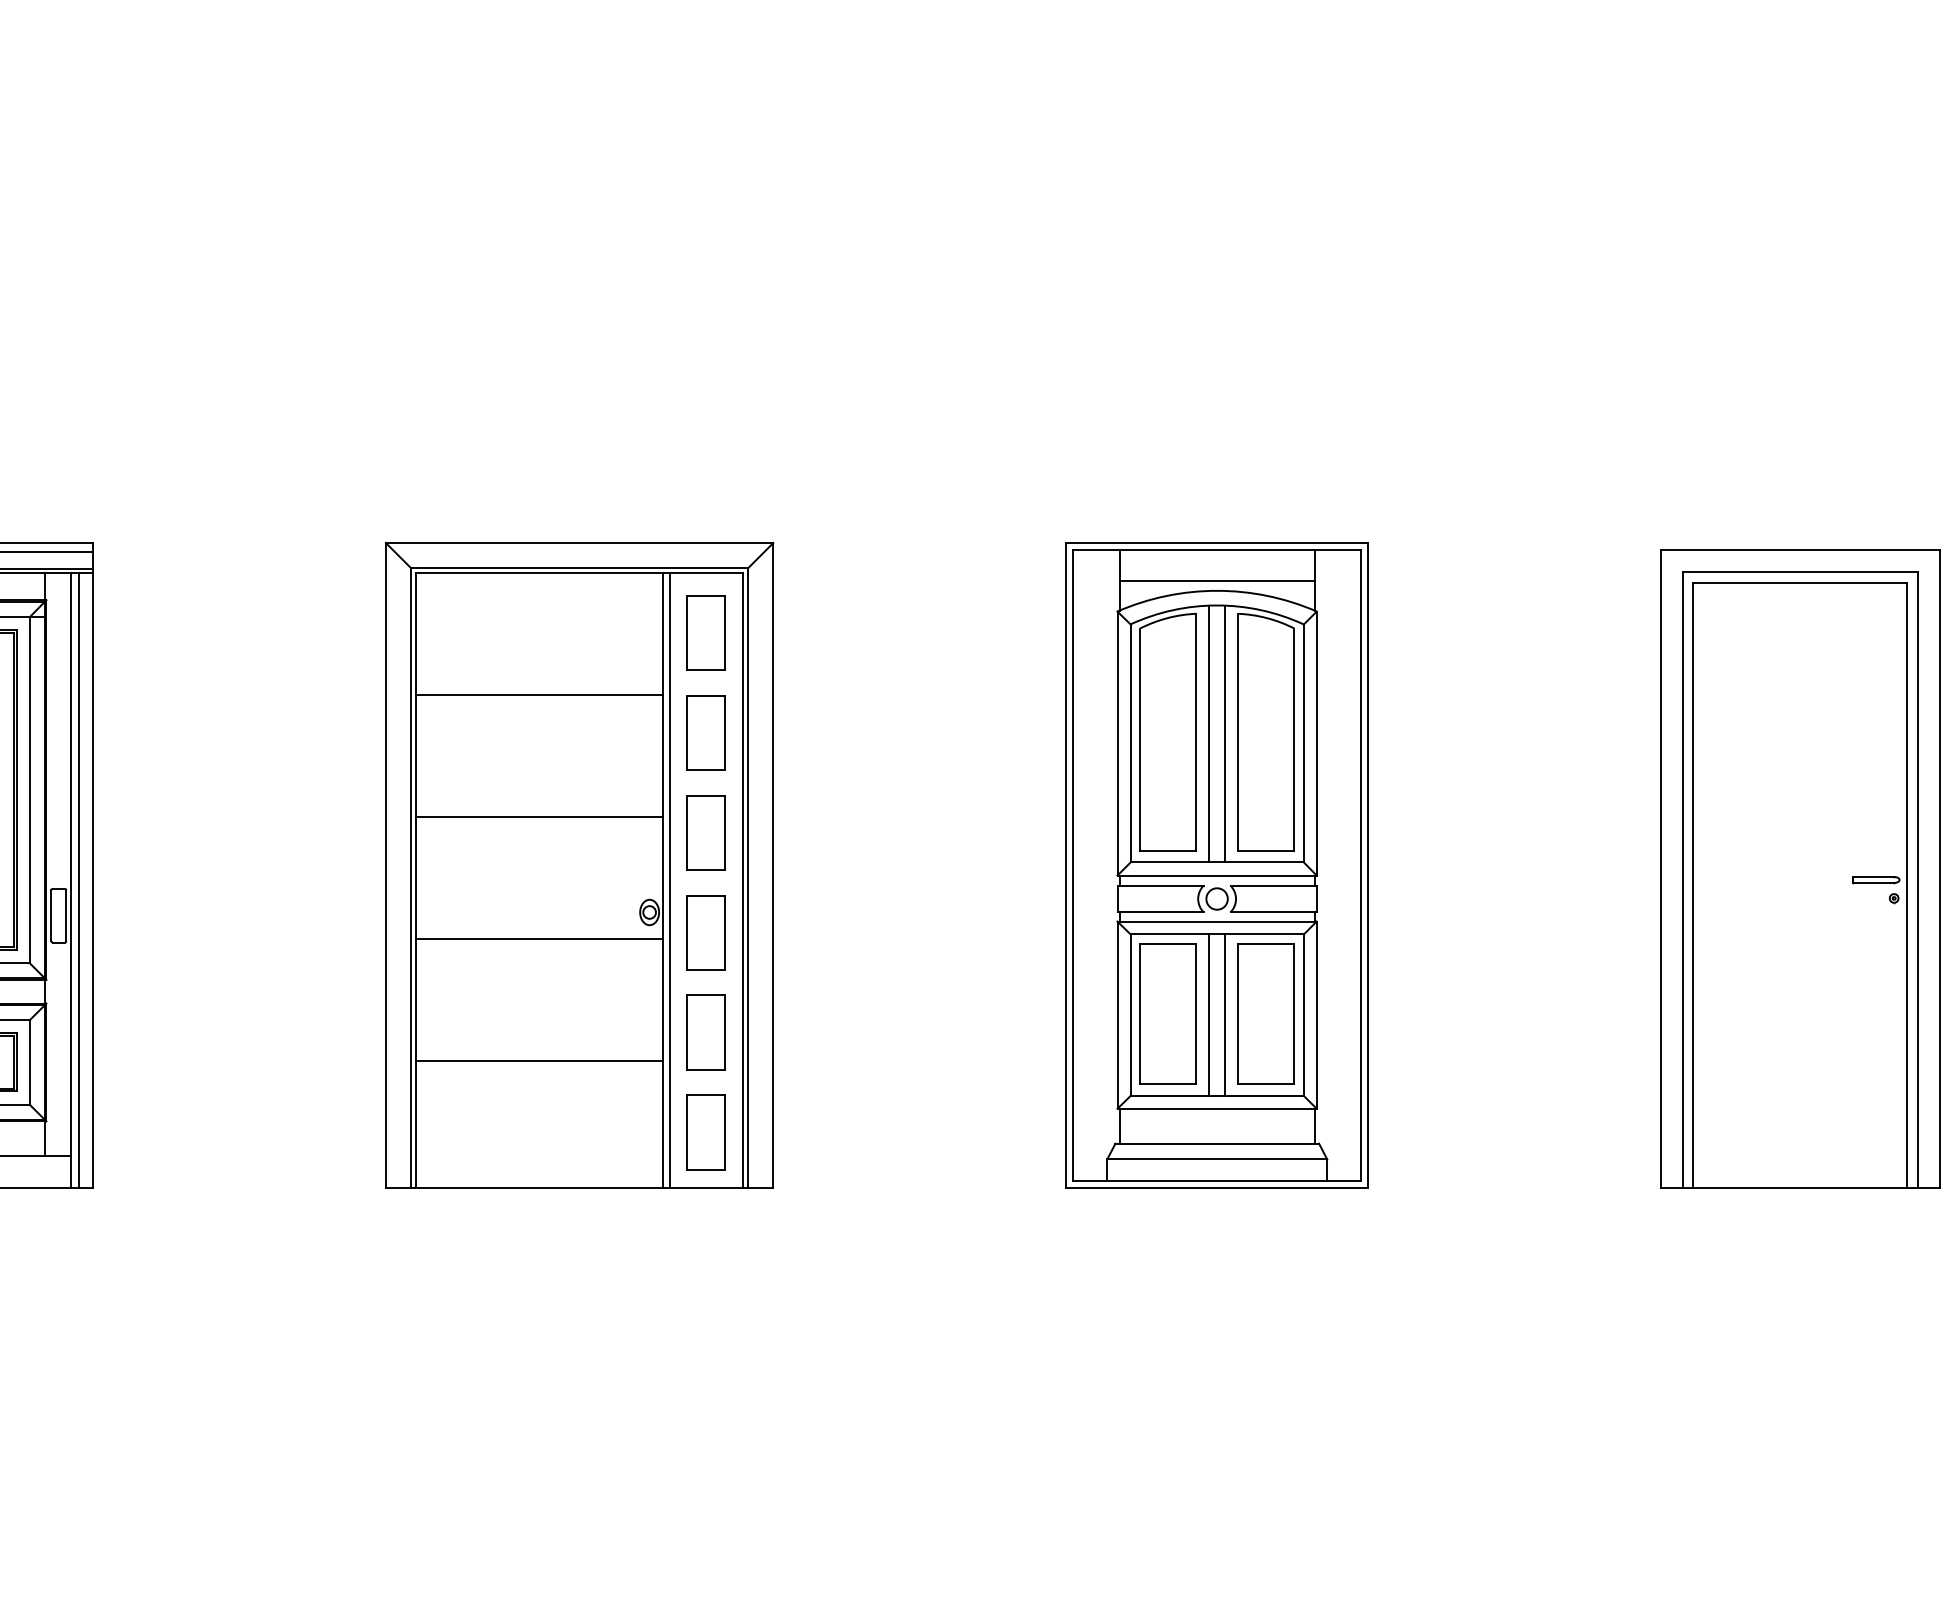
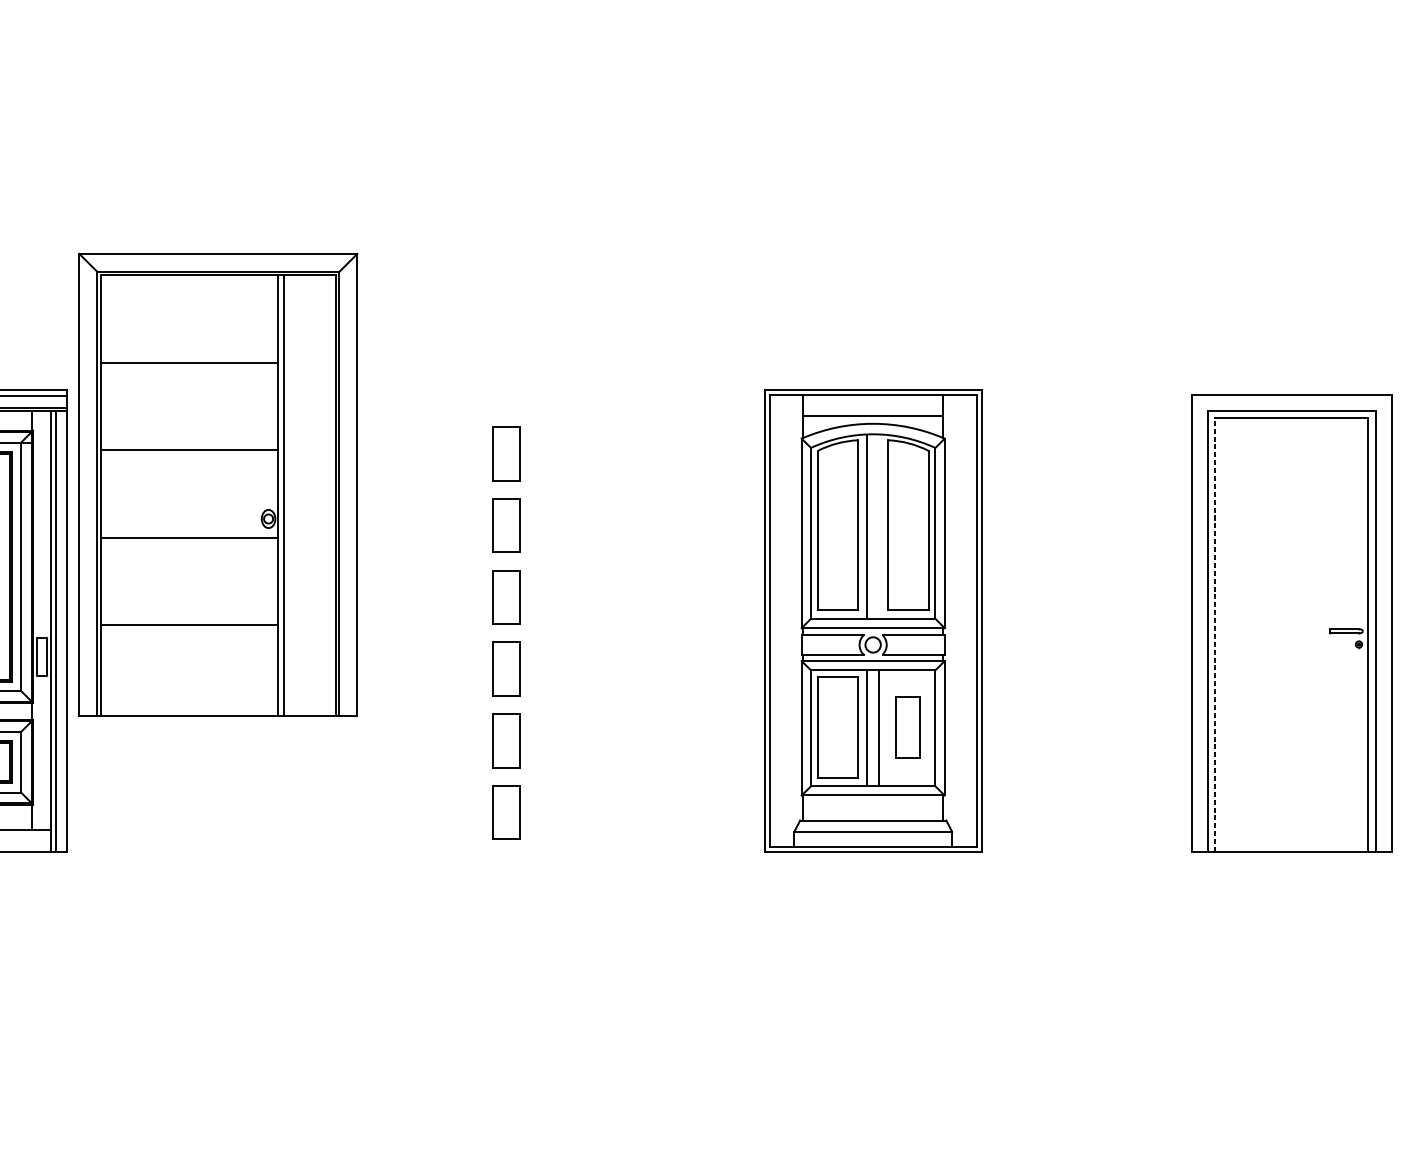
line: (1225, 733) -> (879, 526), removed
part: (579, 865) -> (218, 485), moved
line: (1693, 884) -> (1215, 634), solid -> dashed
part: (1265, 1013) -> (907, 727), size x0.6

